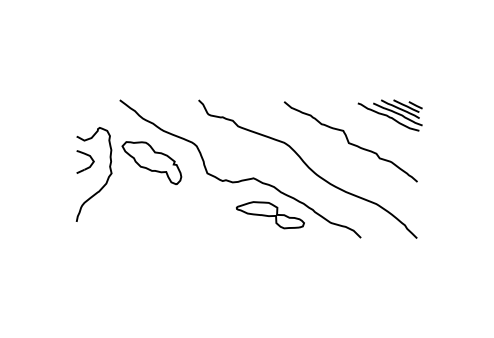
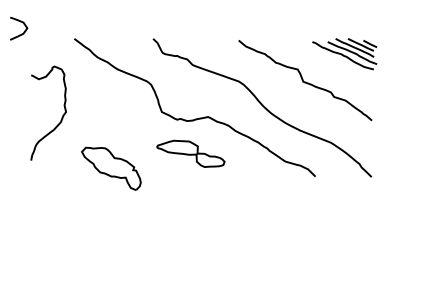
part: (85, 161) -> (19, 28), moved
part: (151, 163) -> (111, 169), moved
part: (270, 215) -> (191, 154), moved

